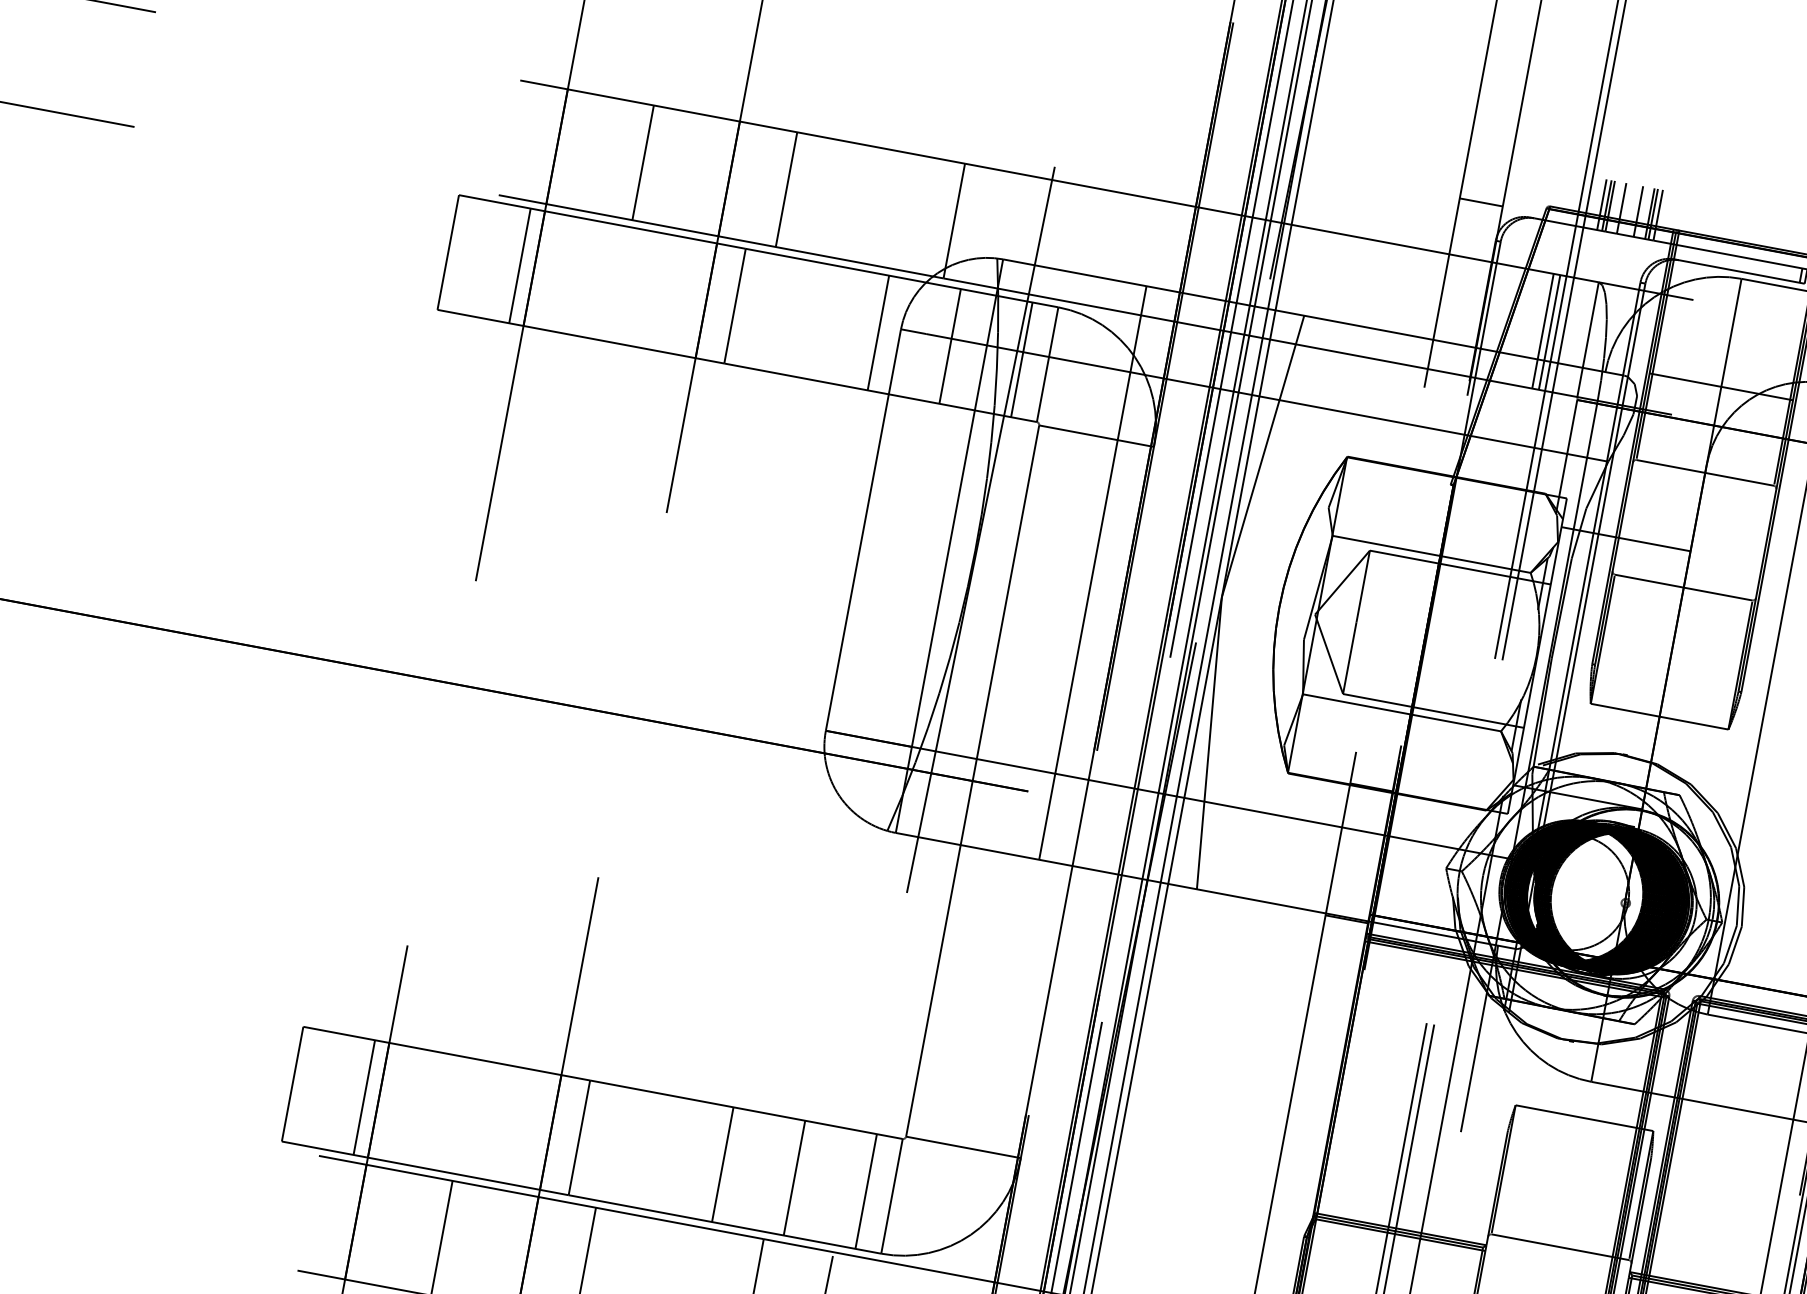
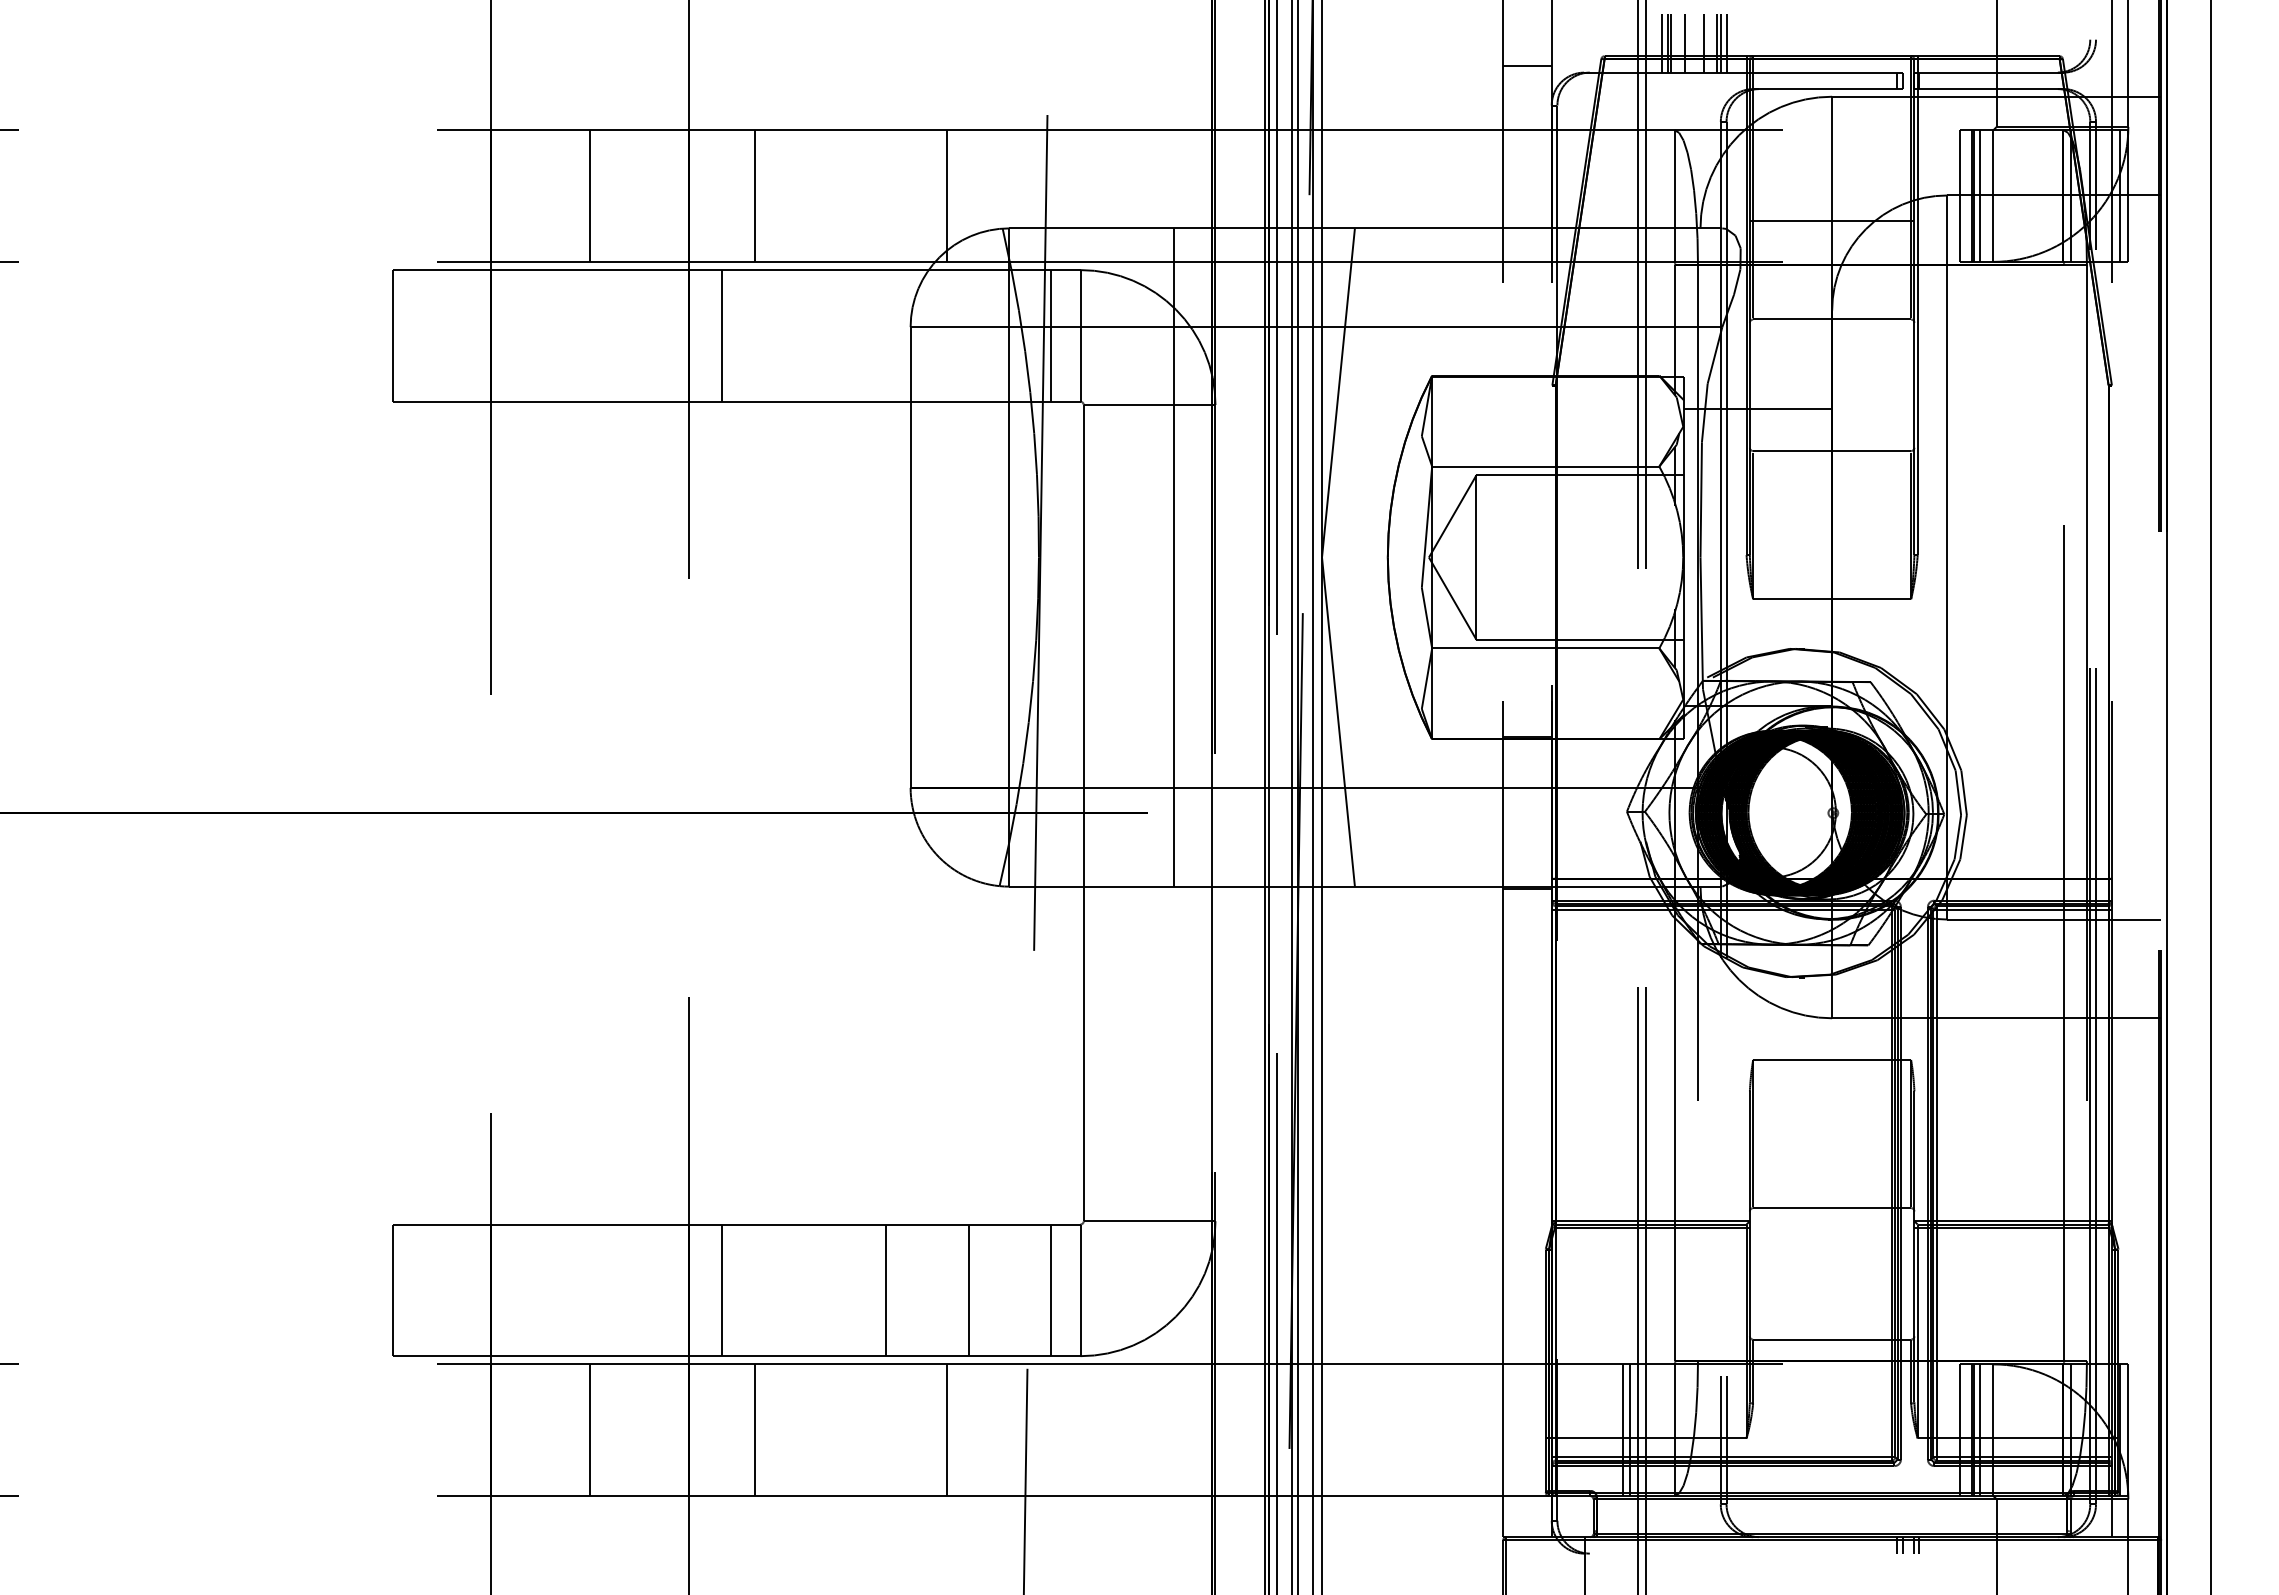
line: (519, 265) -> (474, 335), removed
line: (1542, 330) -> (1622, 195), removed
line: (878, 332) -> (886, 335), removed
line: (1549, 332) -> (1630, 195), removed
line: (950, 346) -> (968, 335), removed
line: (363, 1097) -> (474, 1290), removed

